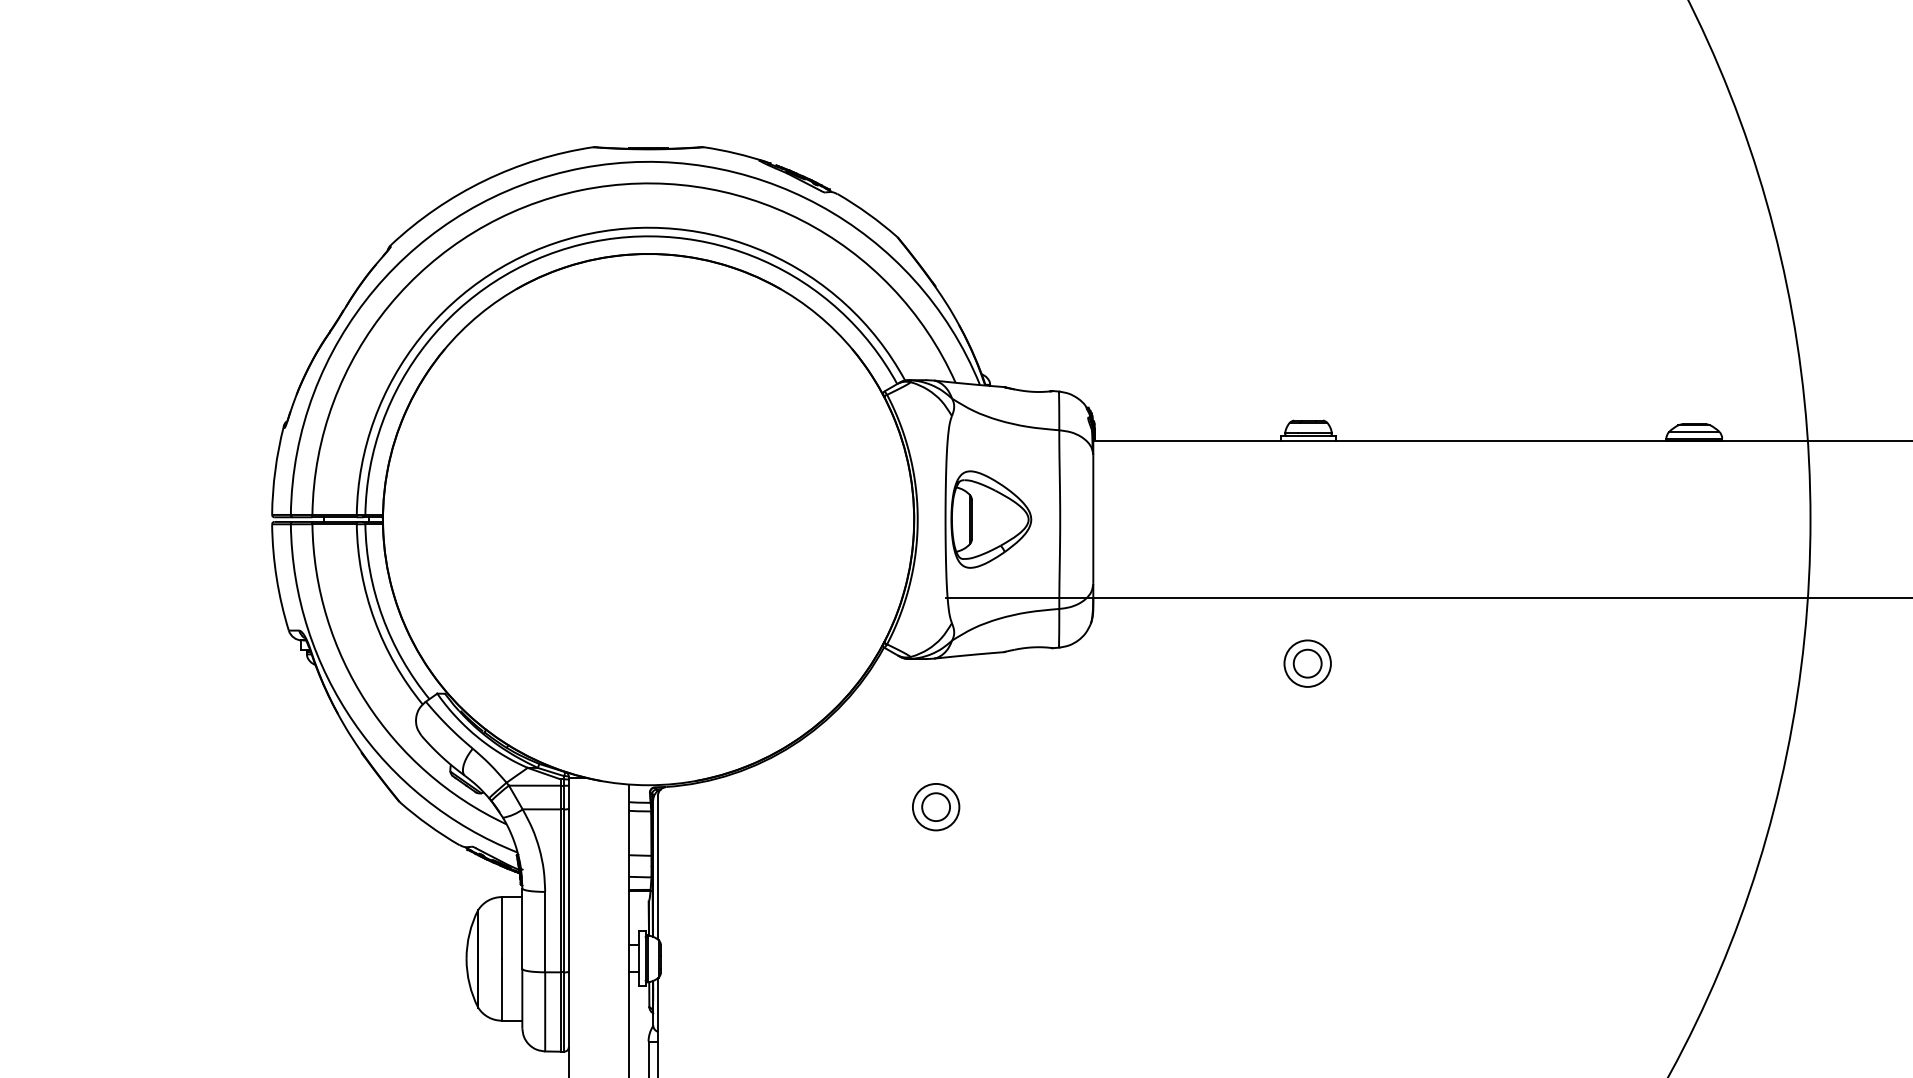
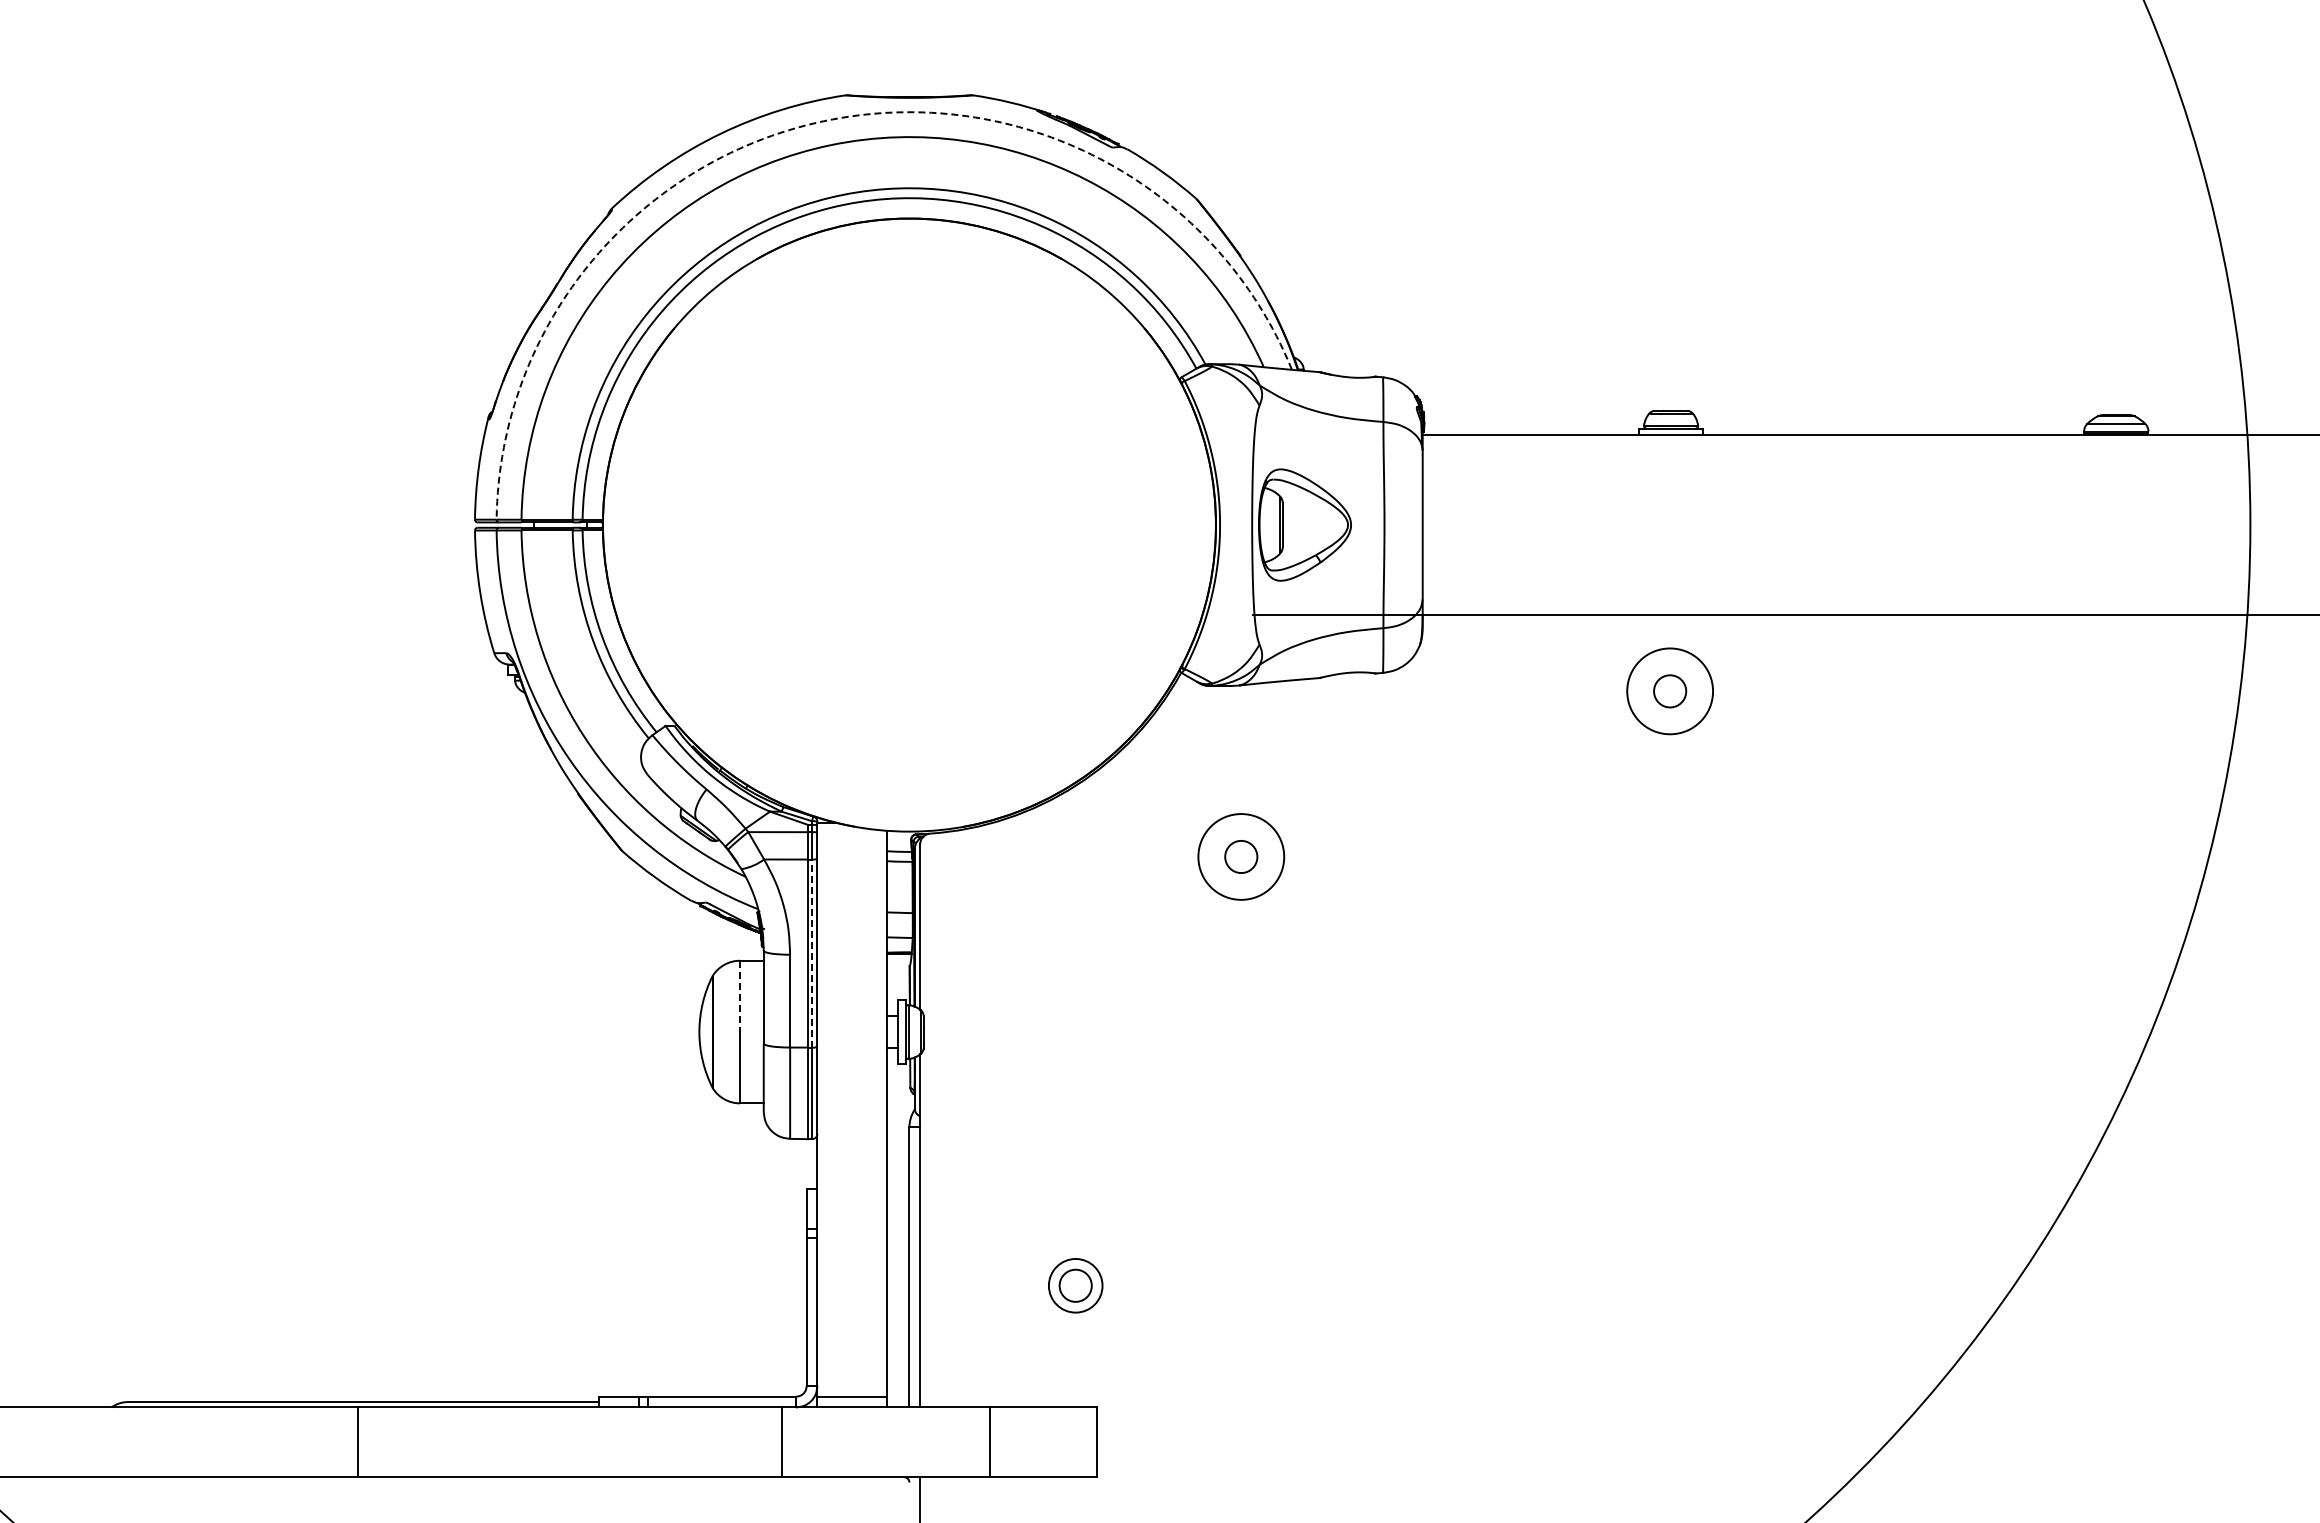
arc: (581, 168) -> (832, 119), solid -> dashed
circle: (1307, 663) -> (1669, 691), size x1.6
circle: (936, 806) -> (1241, 856), size x1.6
line: (564, 890) -> (812, 953), solid -> dashed
line: (502, 928) -> (740, 996), solid -> dashed

